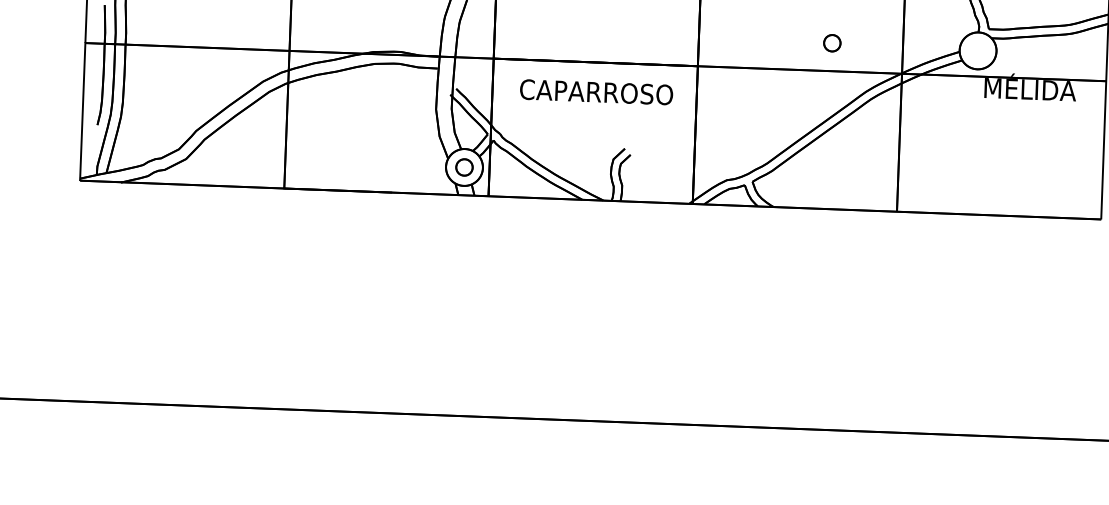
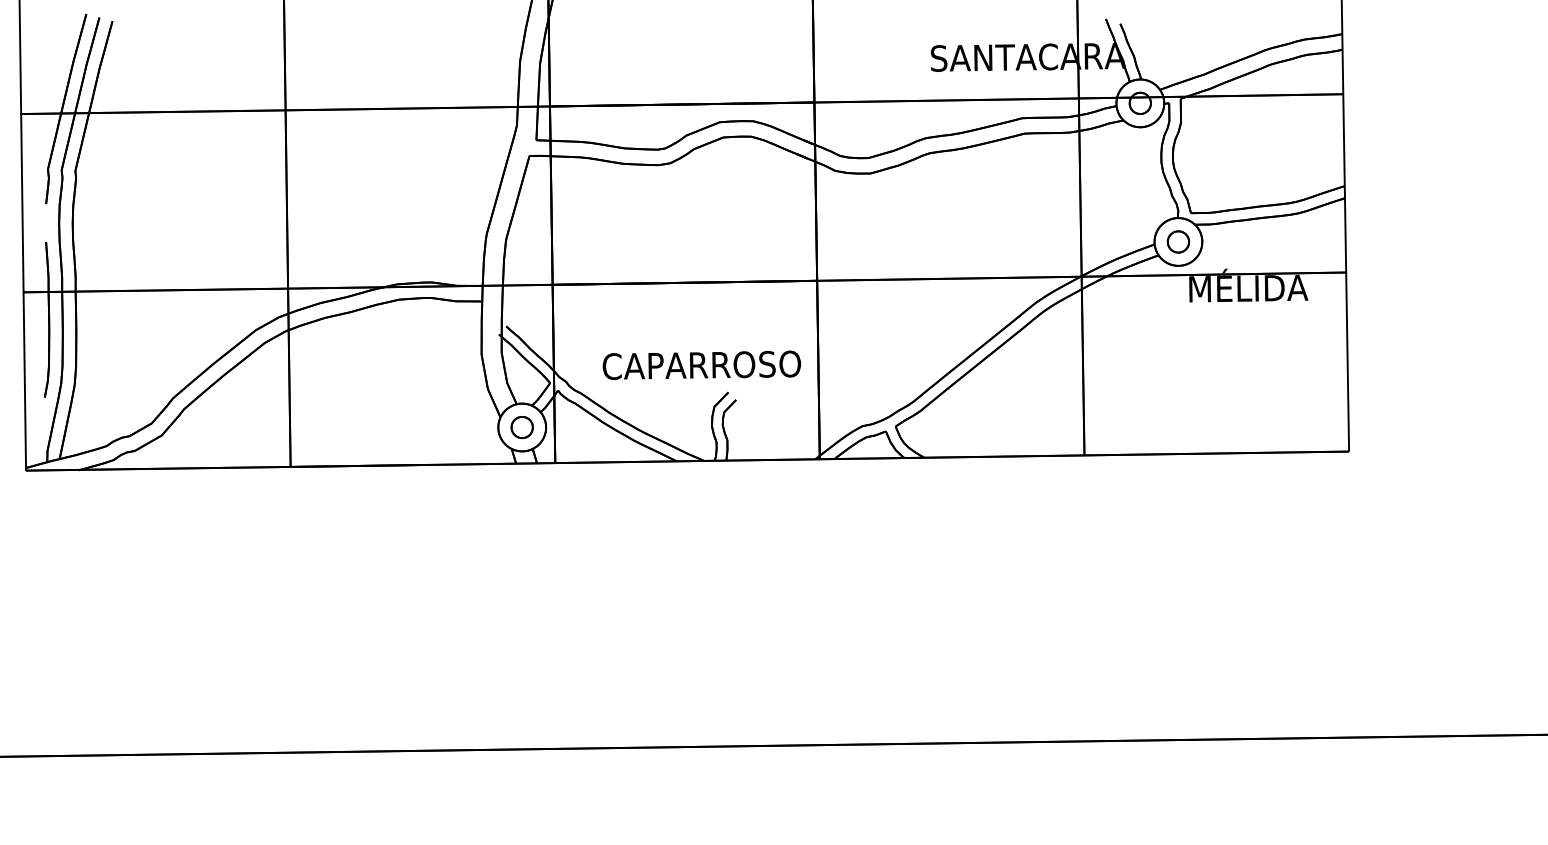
part: (832, 42) -> (1178, 241), moved
text: (596, 92) -> (701, 365), moved

